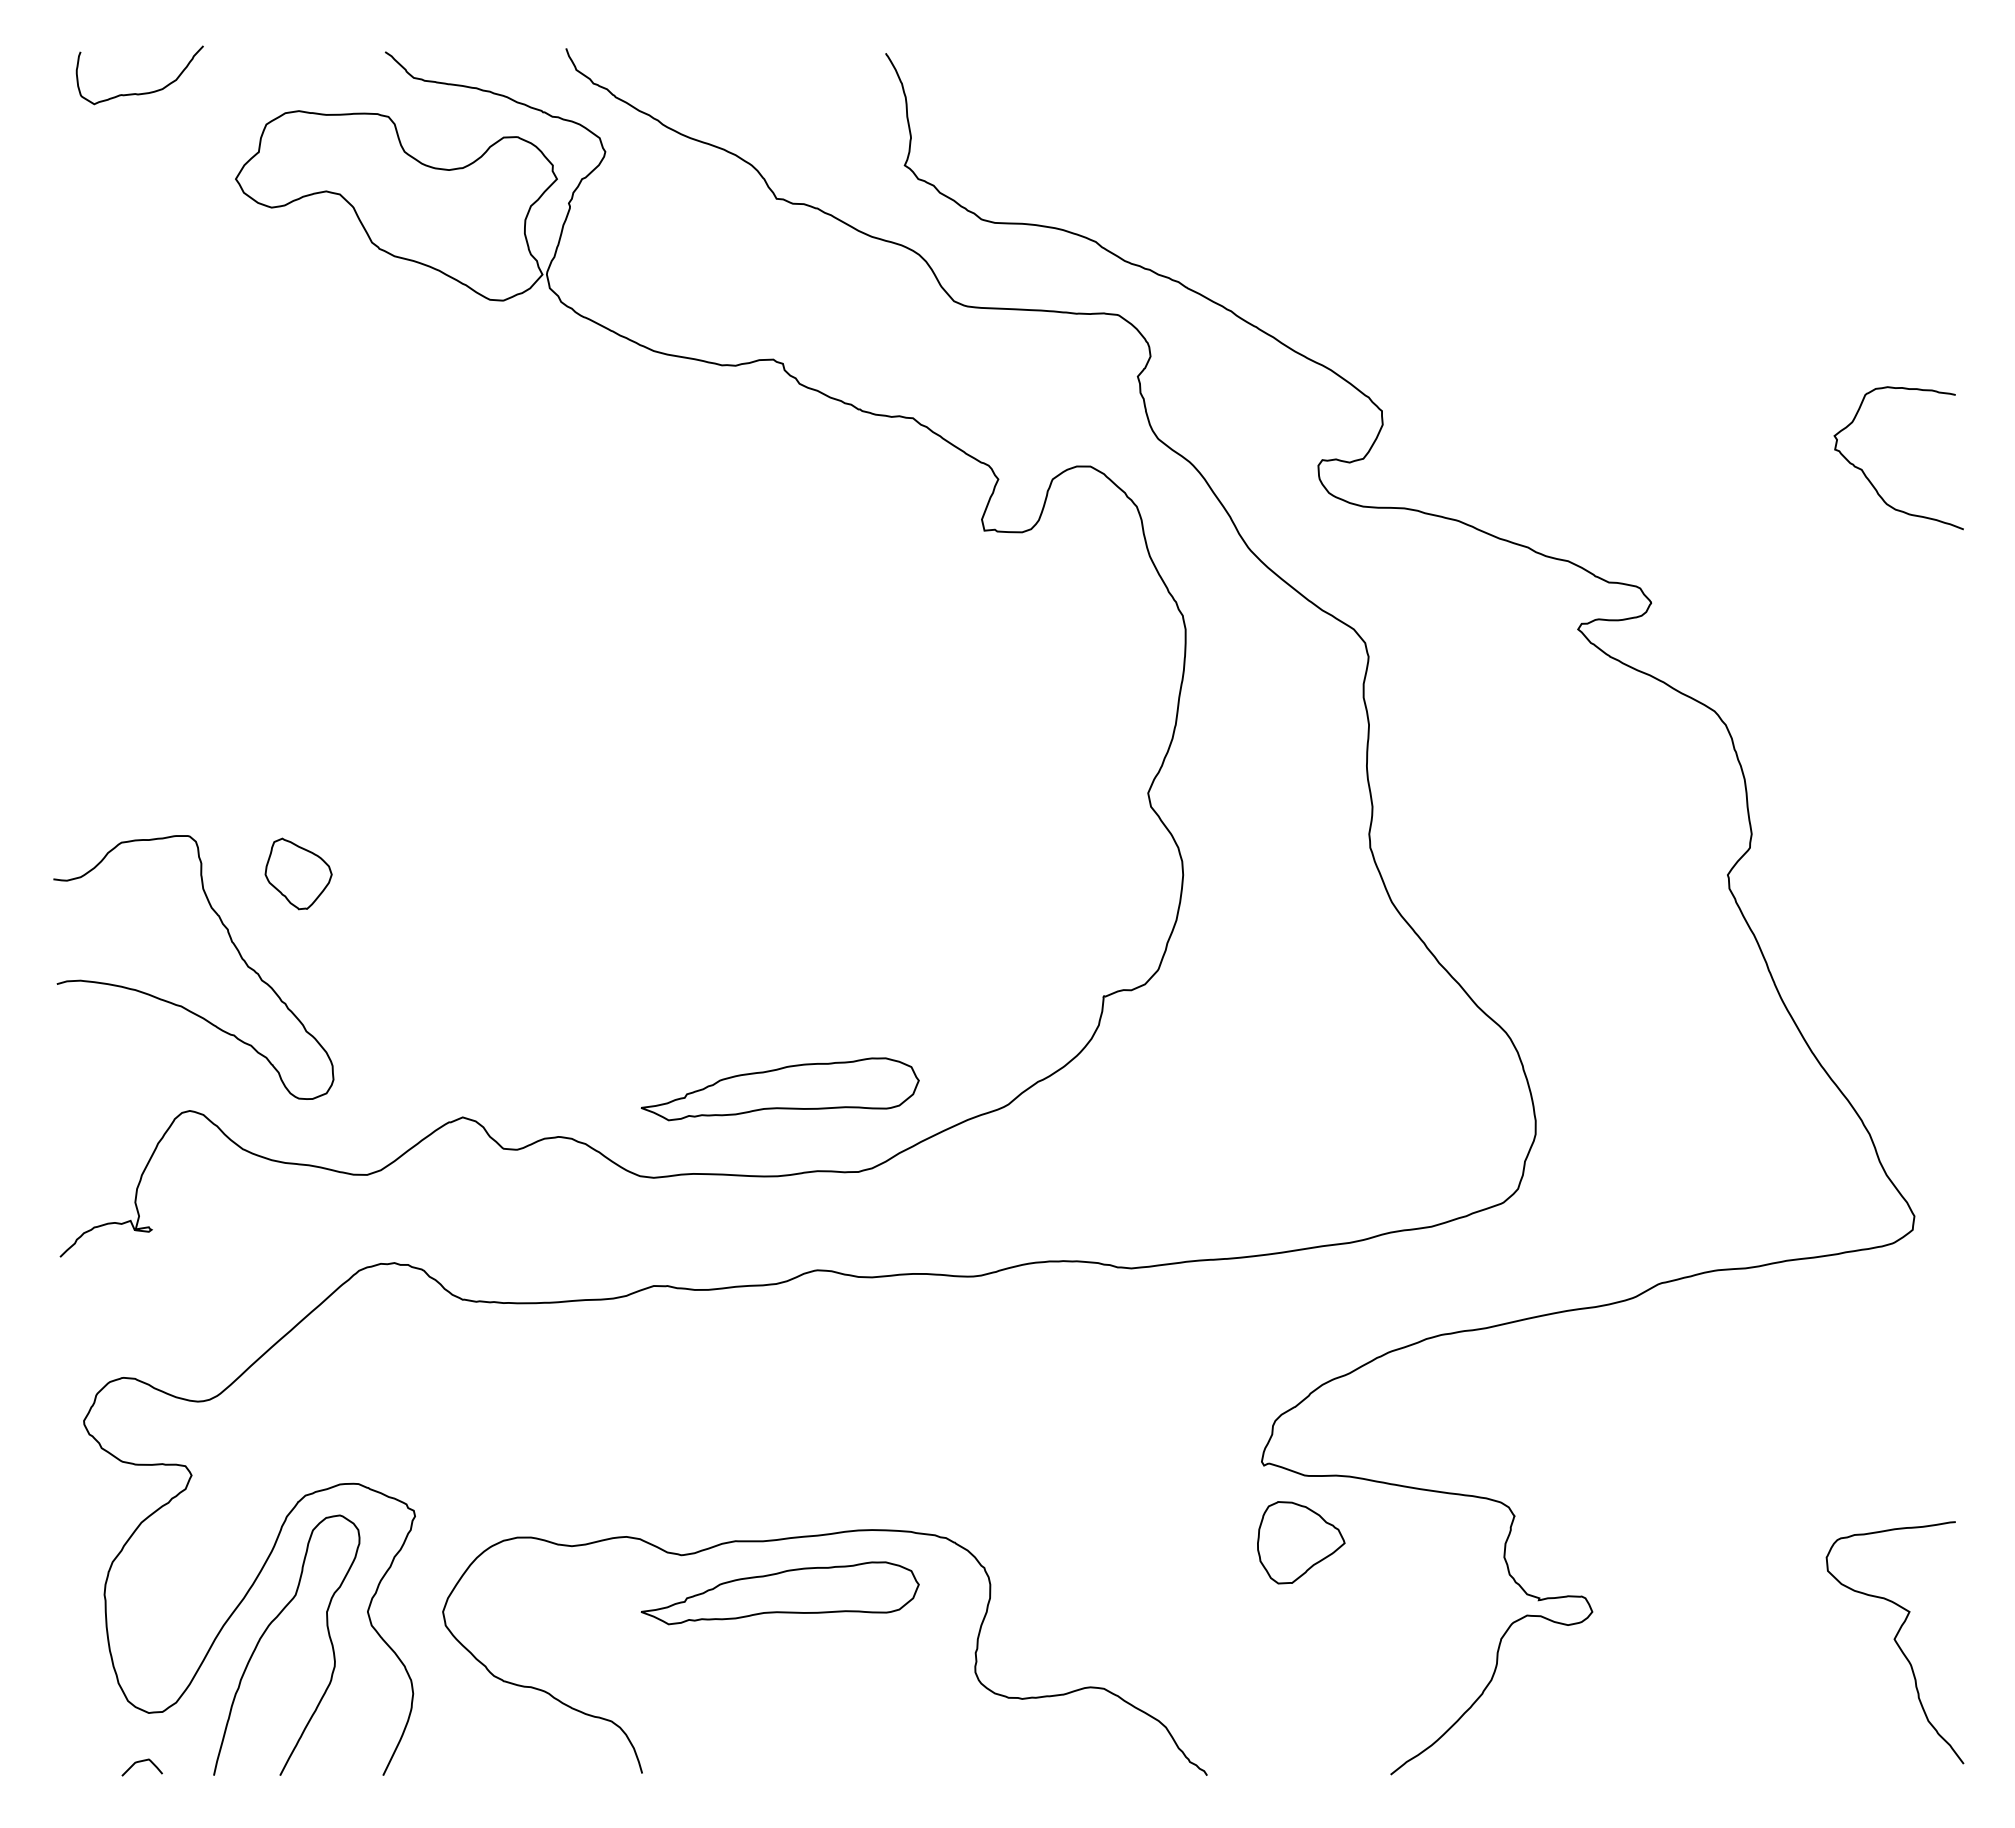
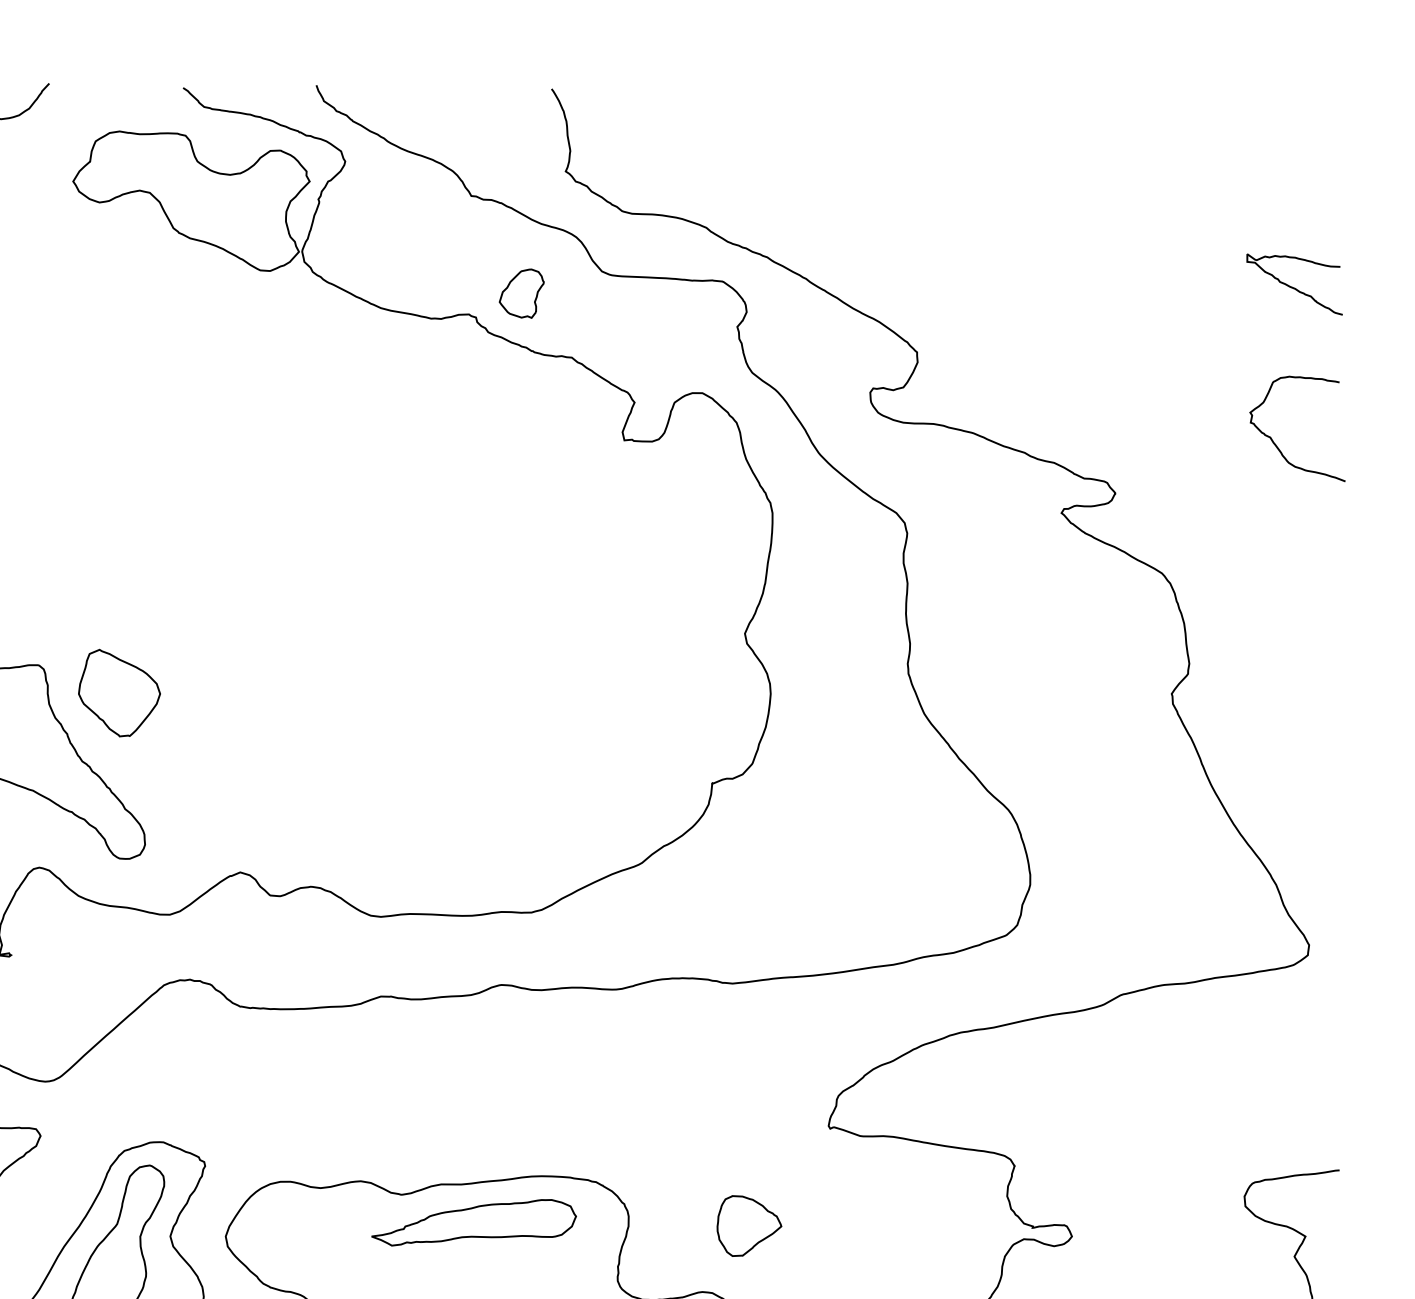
curve: (1892, 322) -> (1292, 287), added
part: (844, 331) -> (521, 293), added
curve: (1870, 480) -> (1276, 445), moved
part: (298, 873) -> (119, 692), size x1.67
part: (779, 1089) -> (473, 851), removed
part: (1301, 1542) -> (749, 1225), moved

